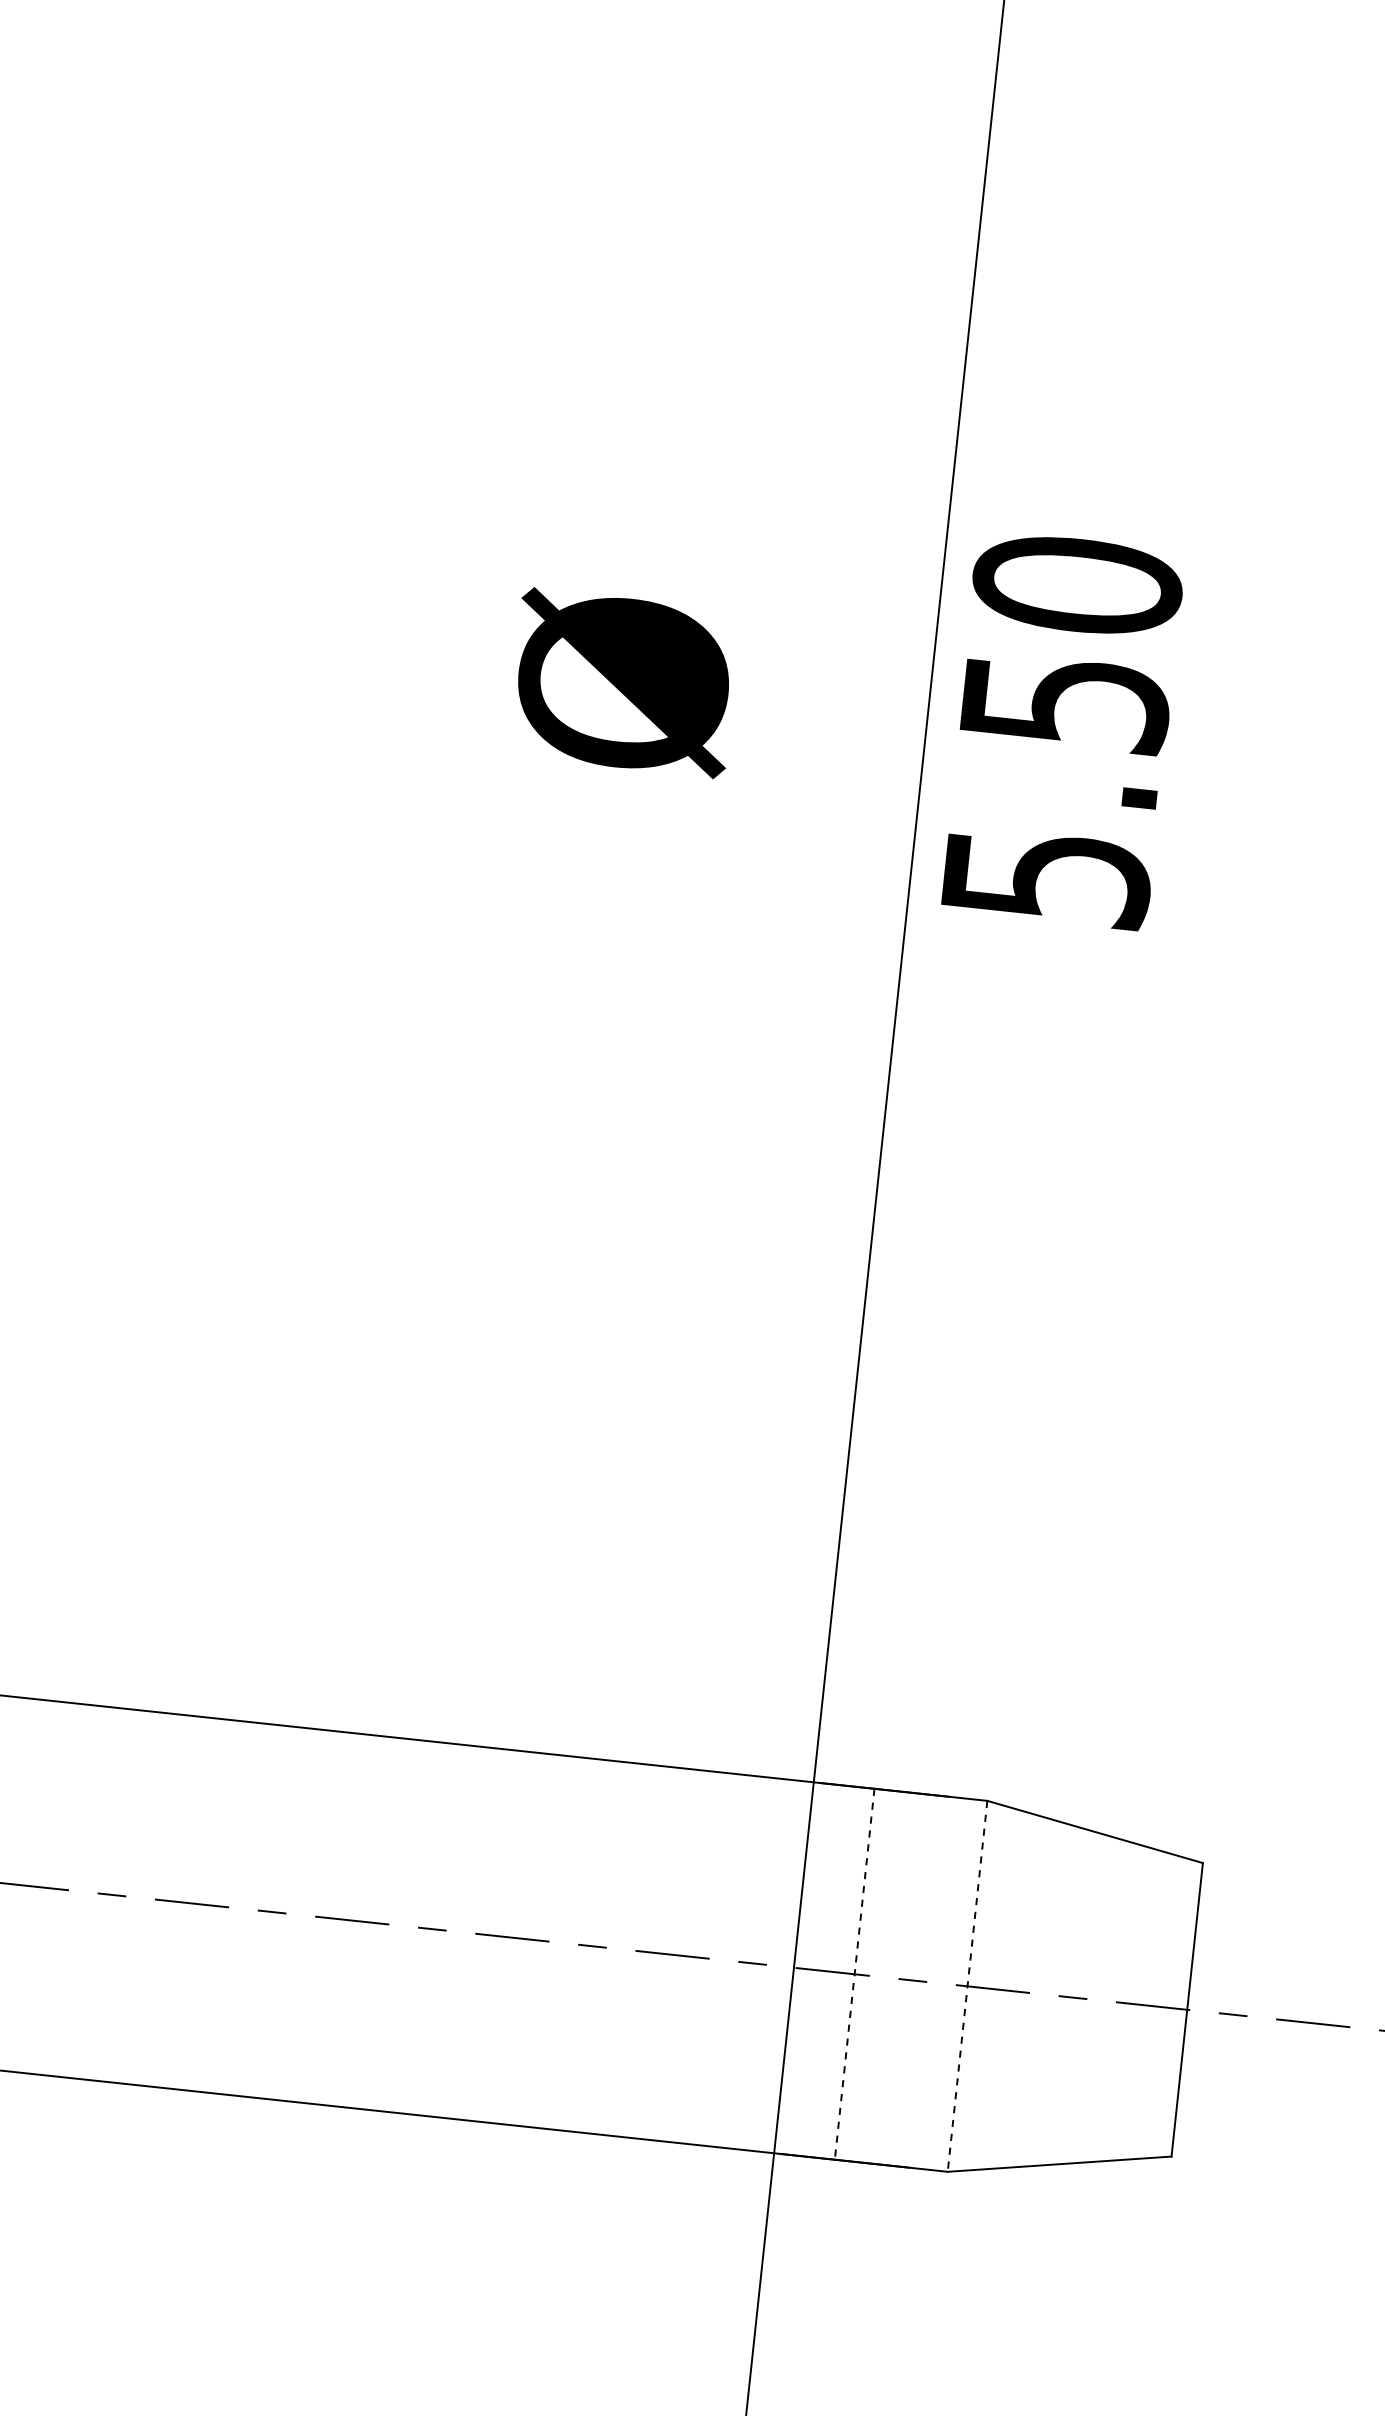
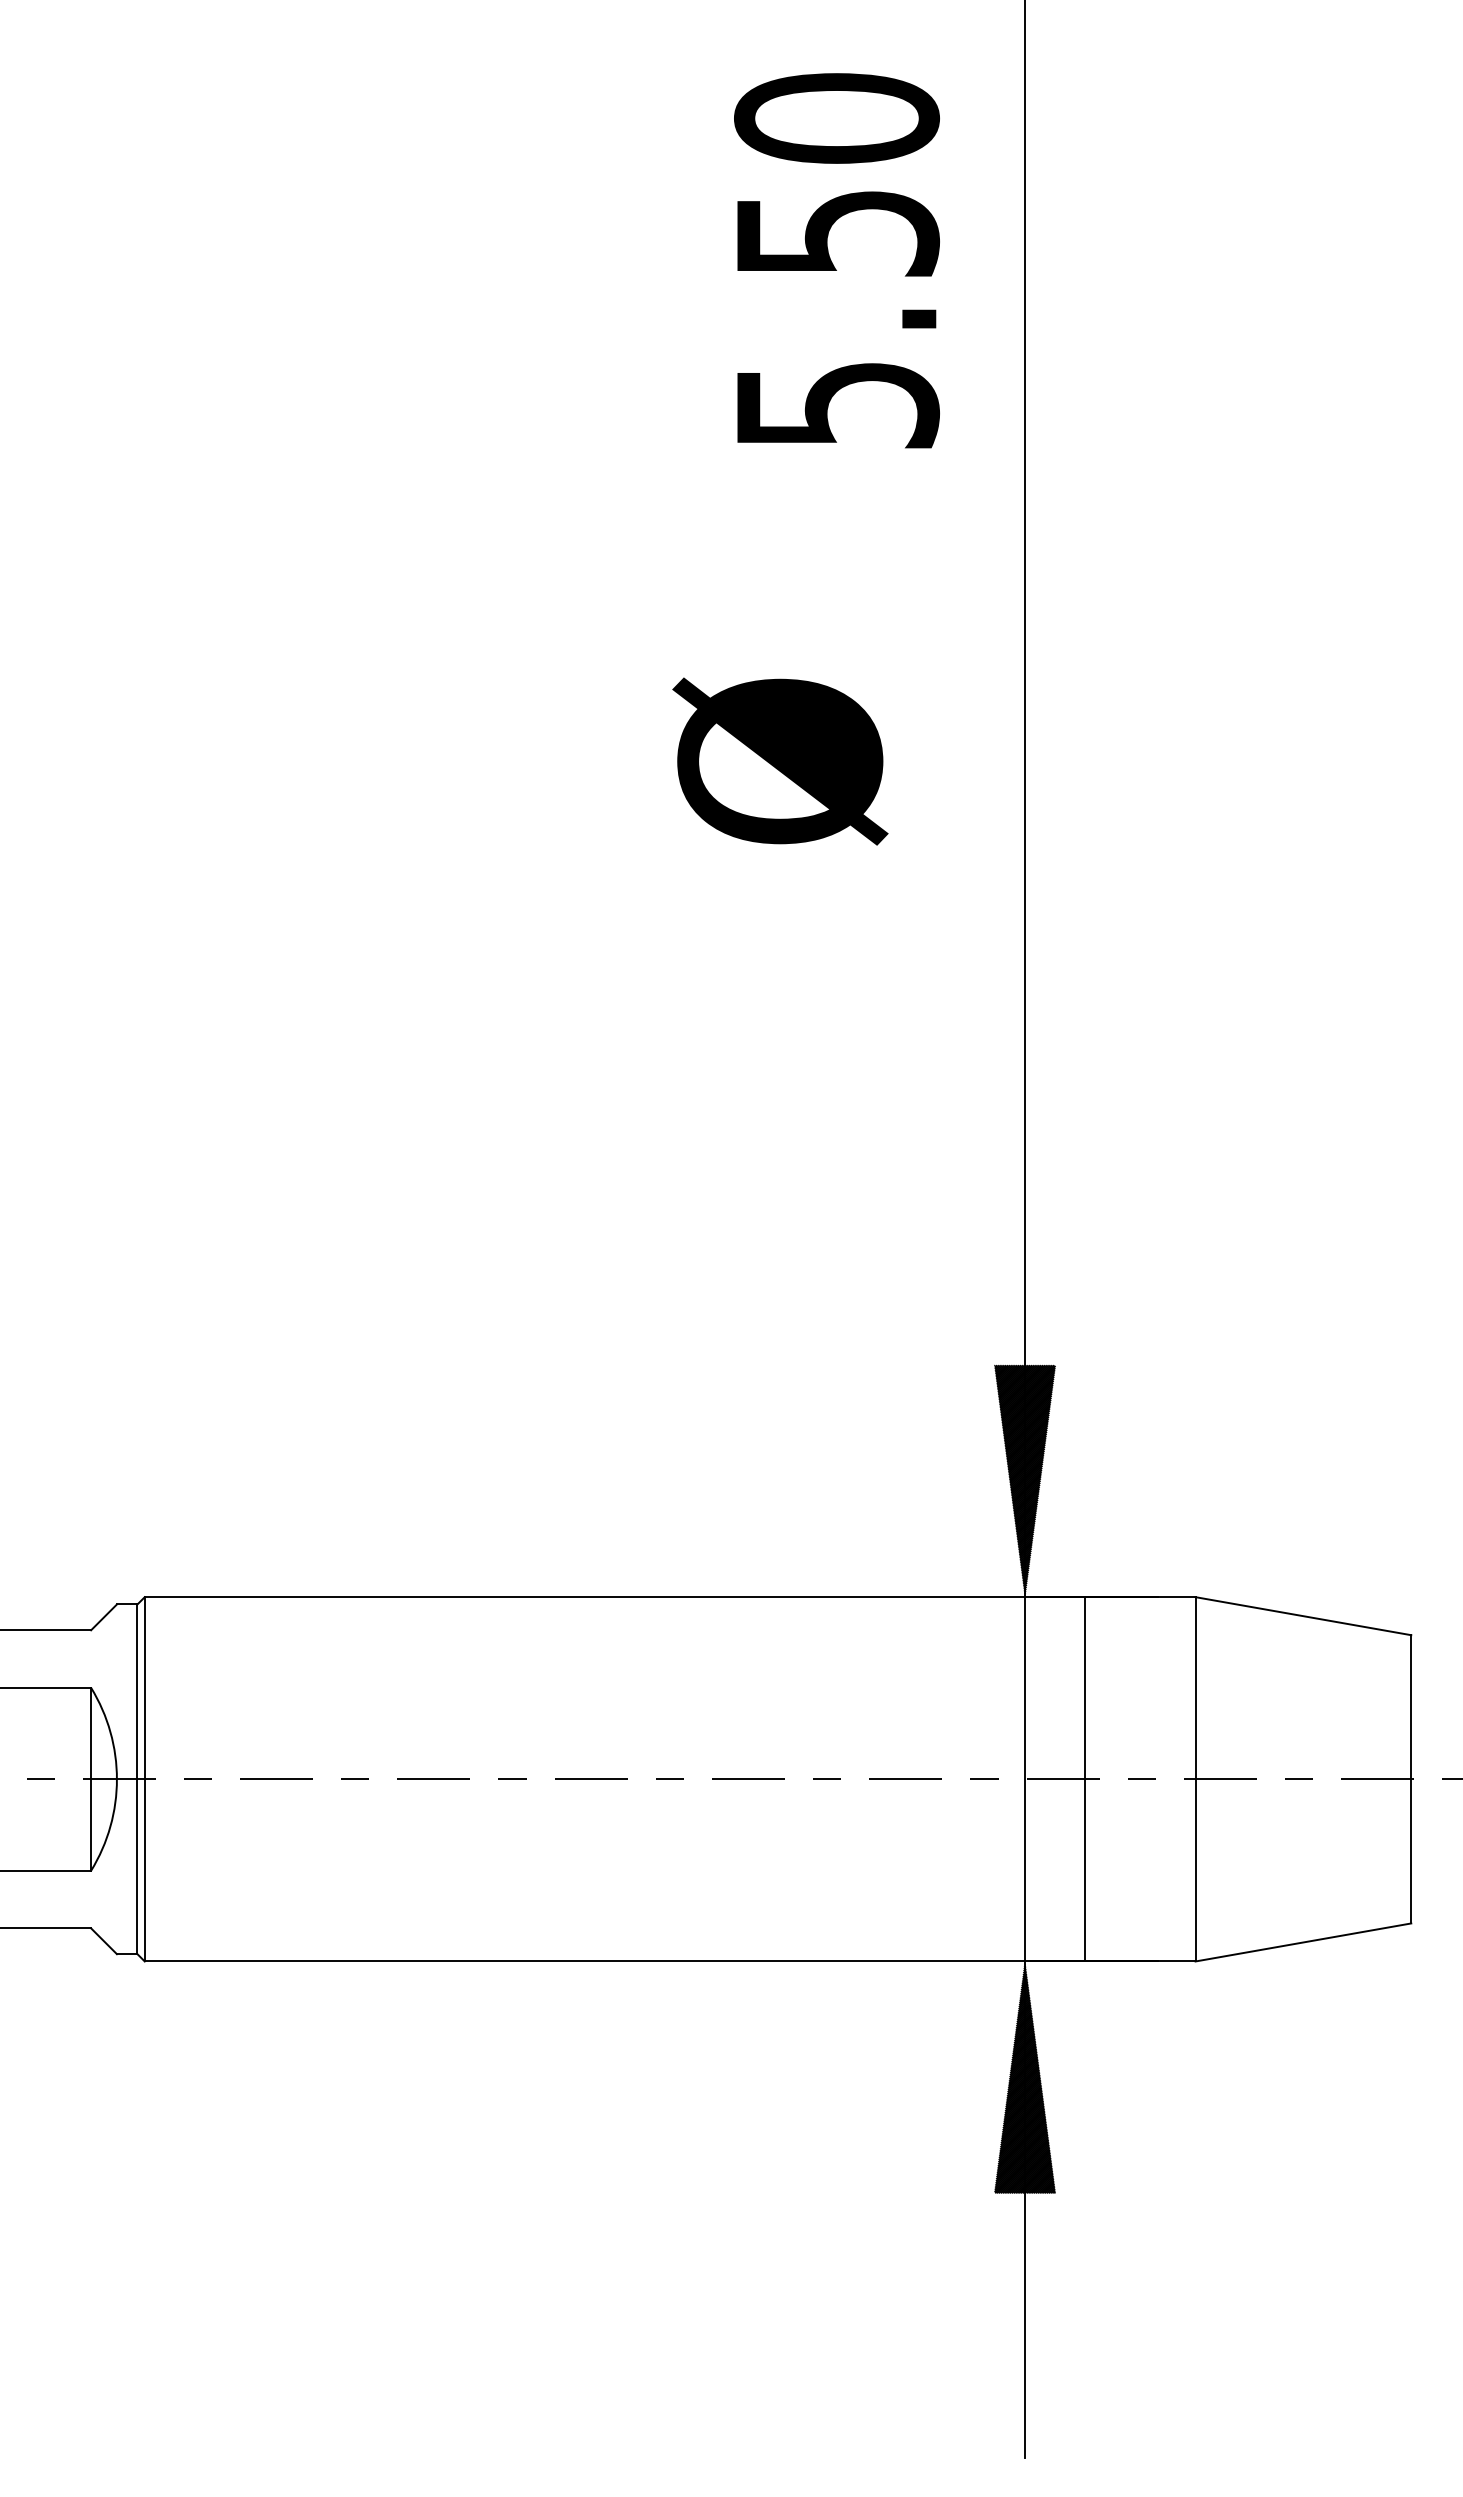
text: (623, 683) -> (780, 761), moved
text: (1061, 729) -> (836, 260), moved
hatch: (825, 1663) -> (1024, 1480), added
line: (854, 1974) -> (1084, 1779), dashed -> solid
line: (967, 1986) -> (1195, 1779), dashed -> solid
hatch: (760, 2271) -> (1024, 2077), added

